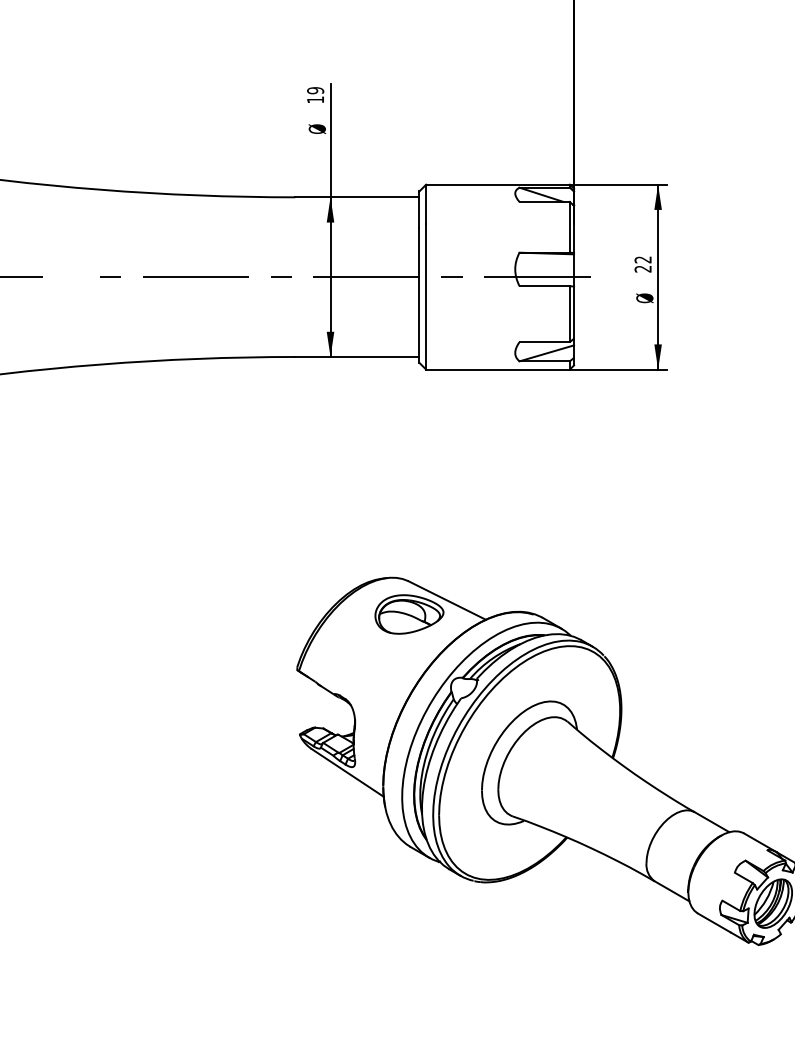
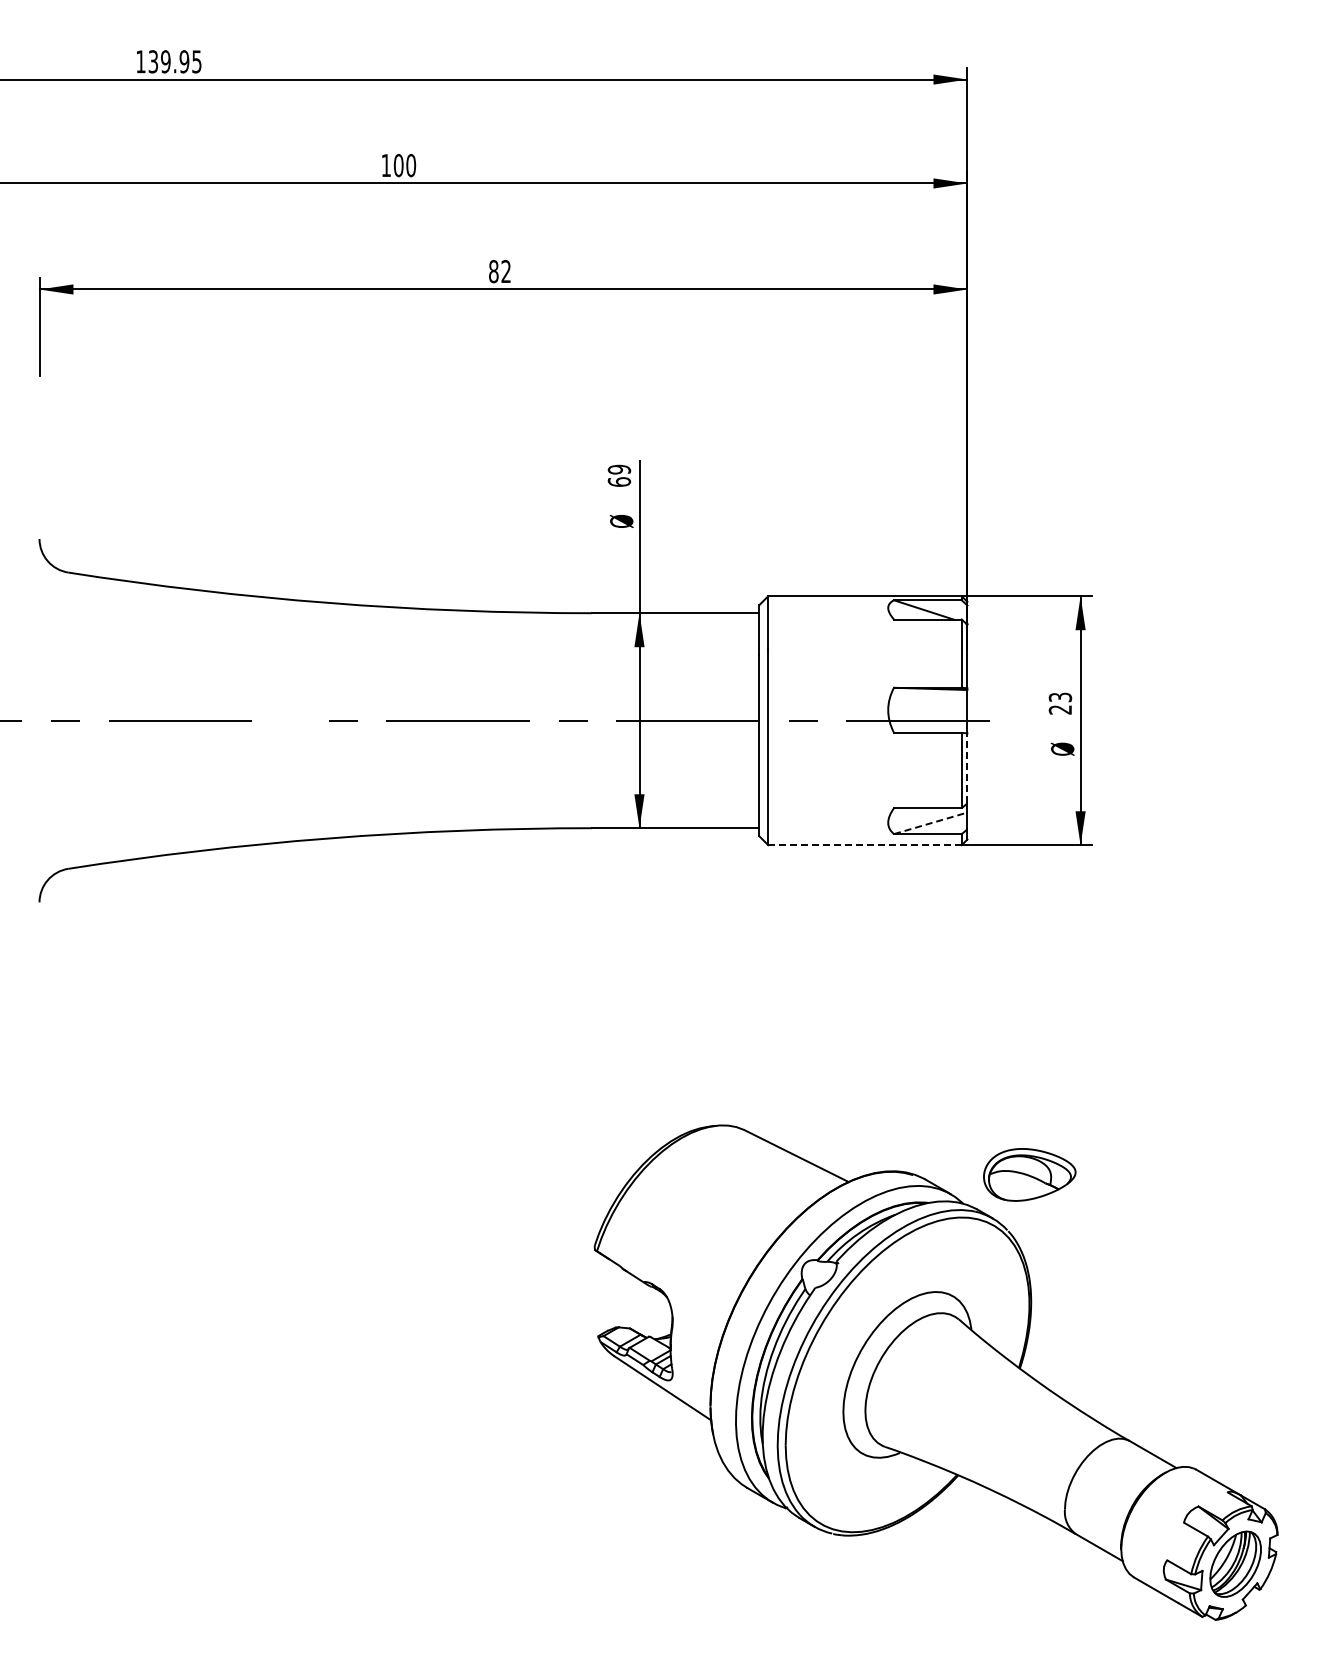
text: (315, 99) -> (619, 481), 19 -> 69
text: (643, 259) -> (1060, 697), 22 -> 23
line: (574, 311) -> (967, 767), solid -> dashed
line: (547, 353) -> (931, 823), solid -> dashed
line: (498, 369) -> (865, 845), solid -> dashed
part: (409, 614) -> (1029, 1174), moved

